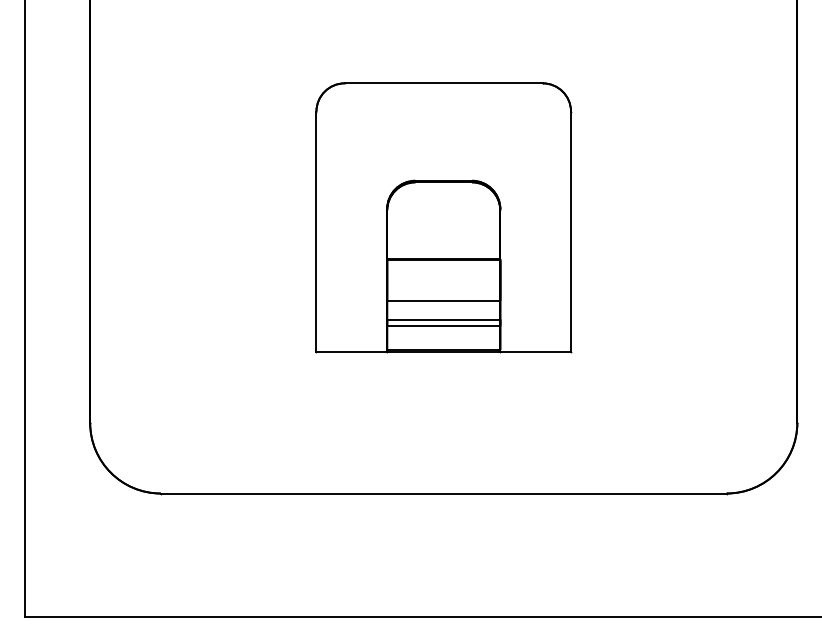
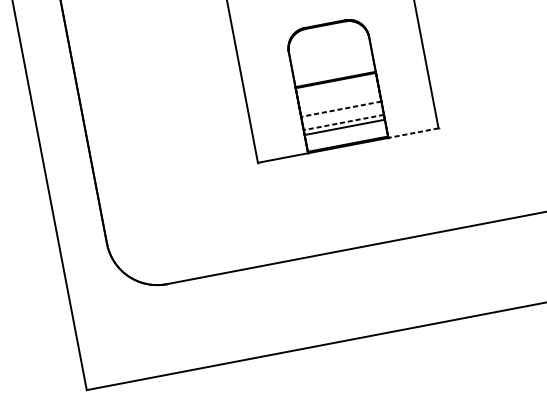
line: (443, 300) -> (341, 109), solid -> dashed
line: (443, 319) -> (343, 122), solid -> dashed
line: (535, 352) -> (413, 133), solid -> dashed

